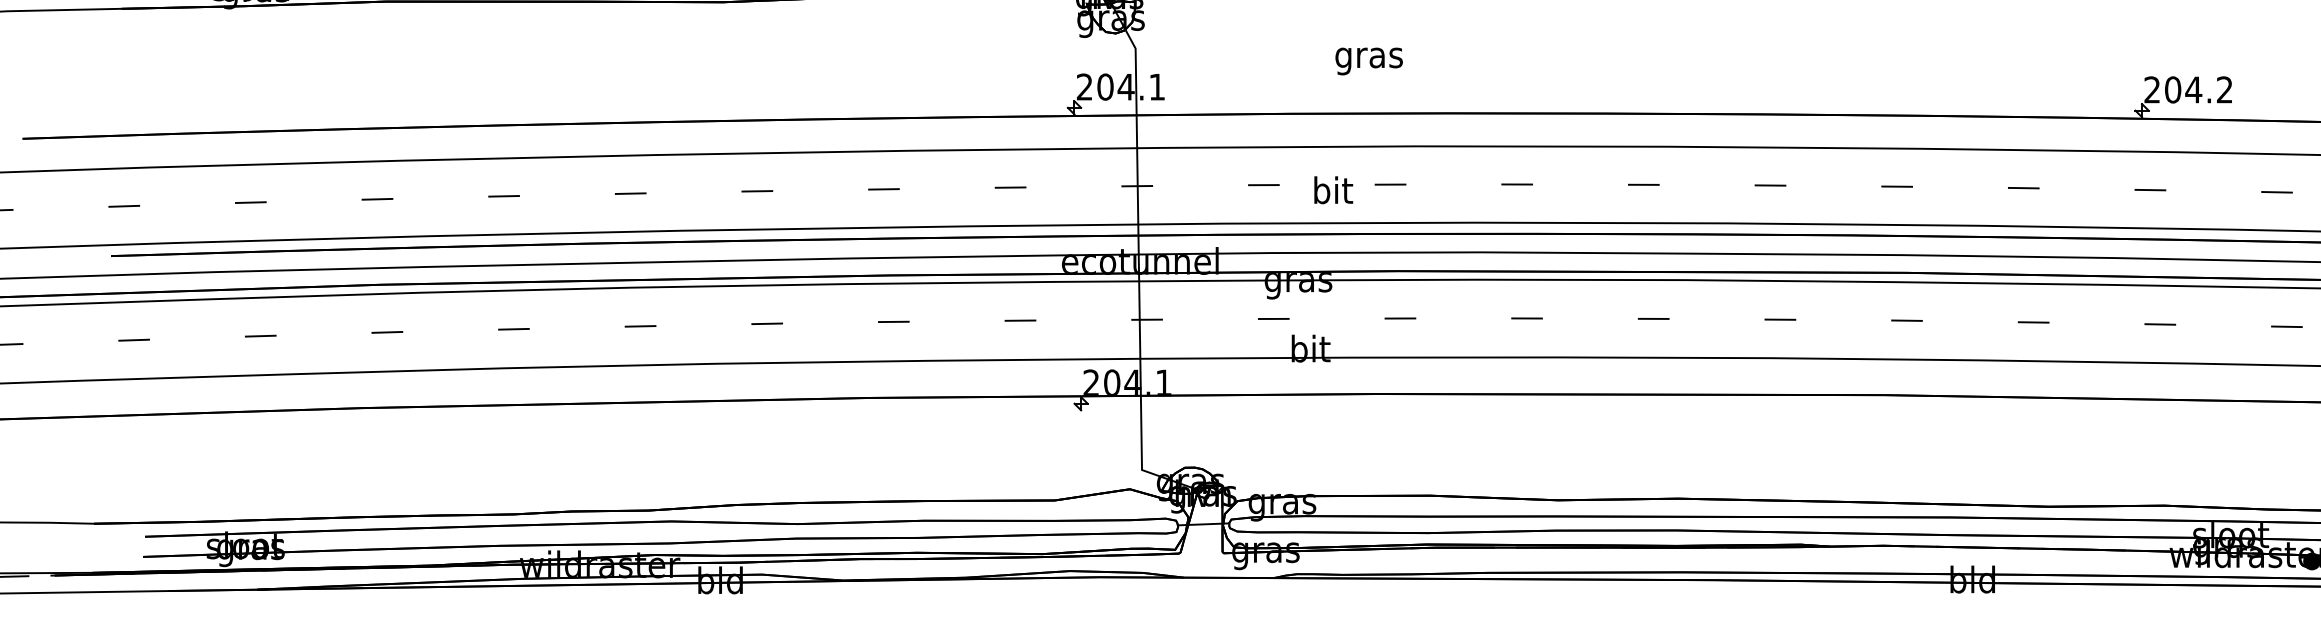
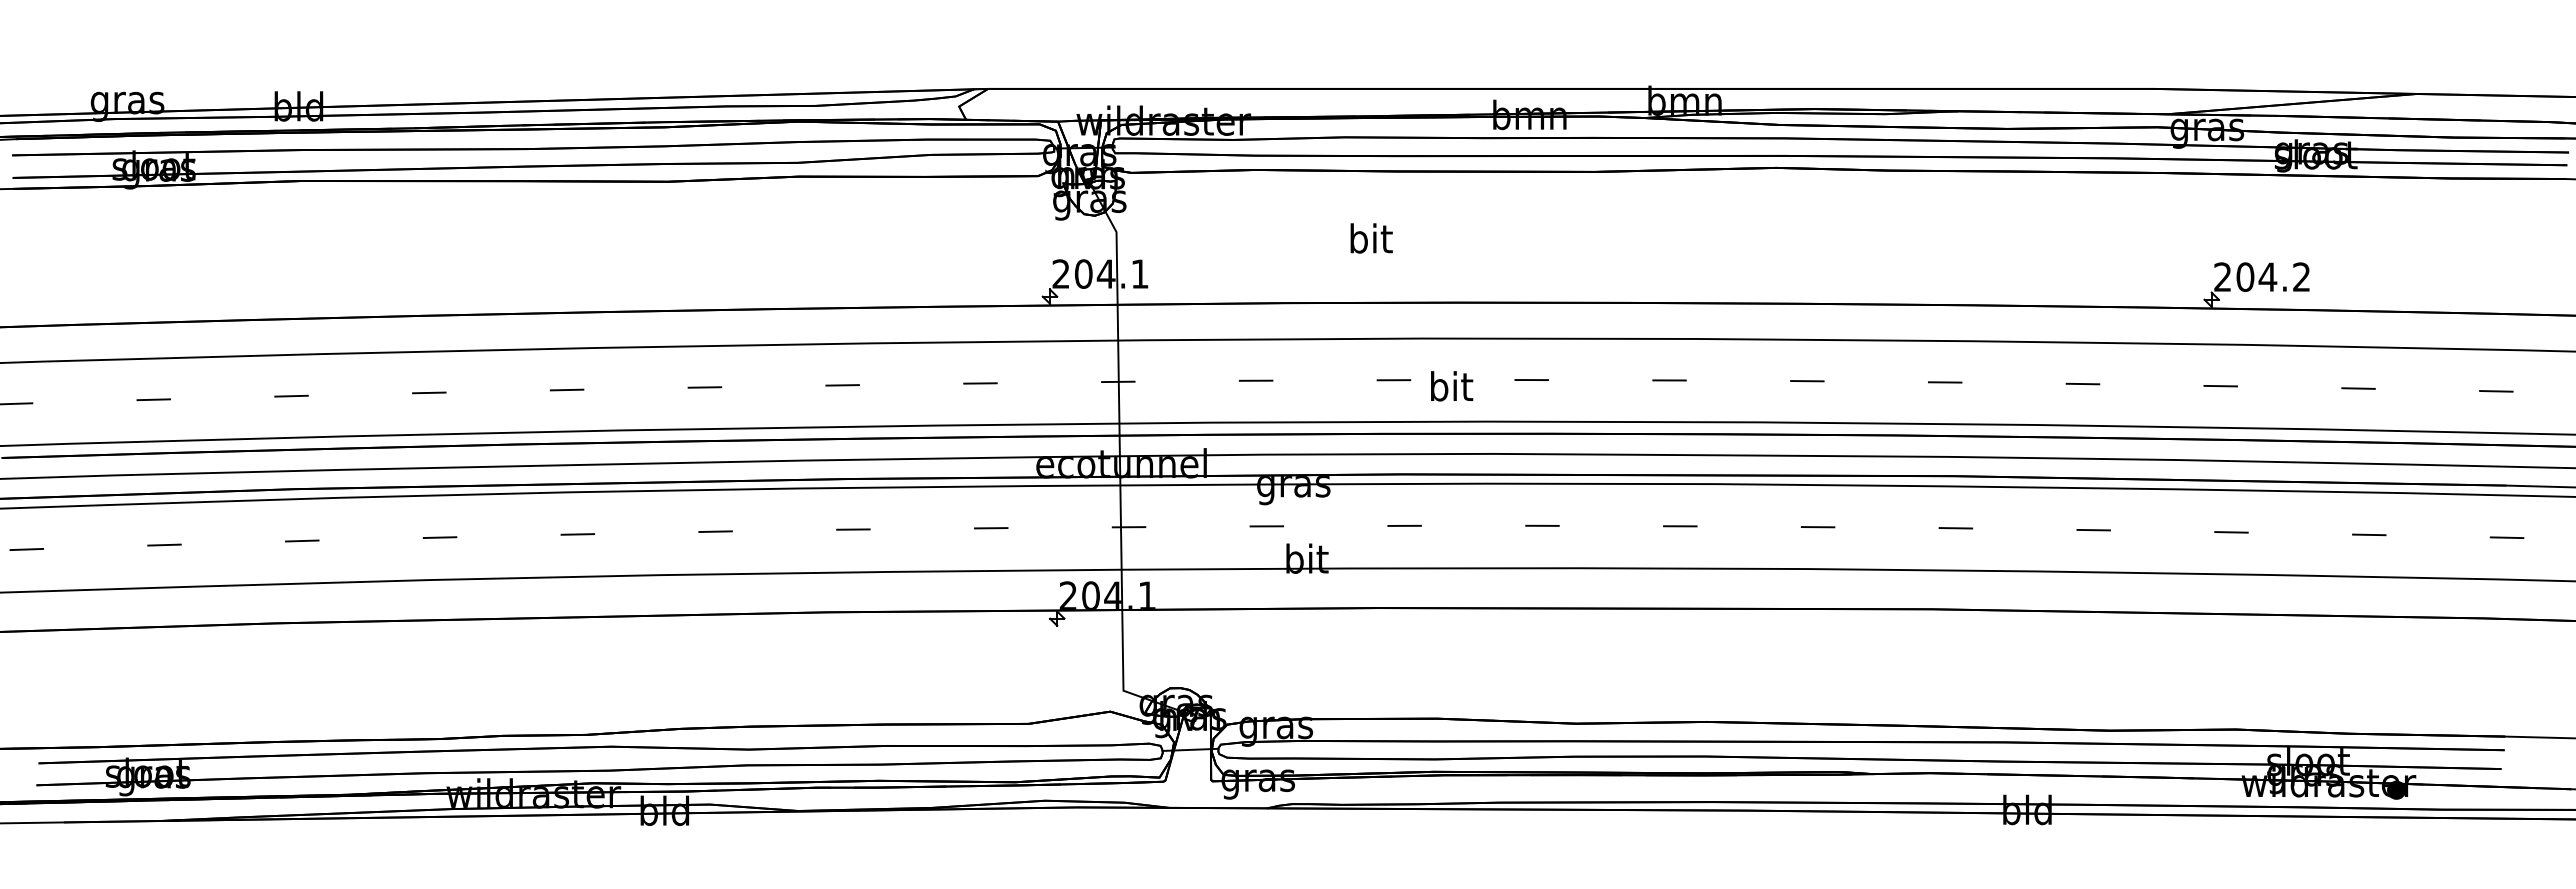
text: (1369, 58) -> (1370, 242), gras -> bit
text: (1334, 190) -> (1452, 386), moved

